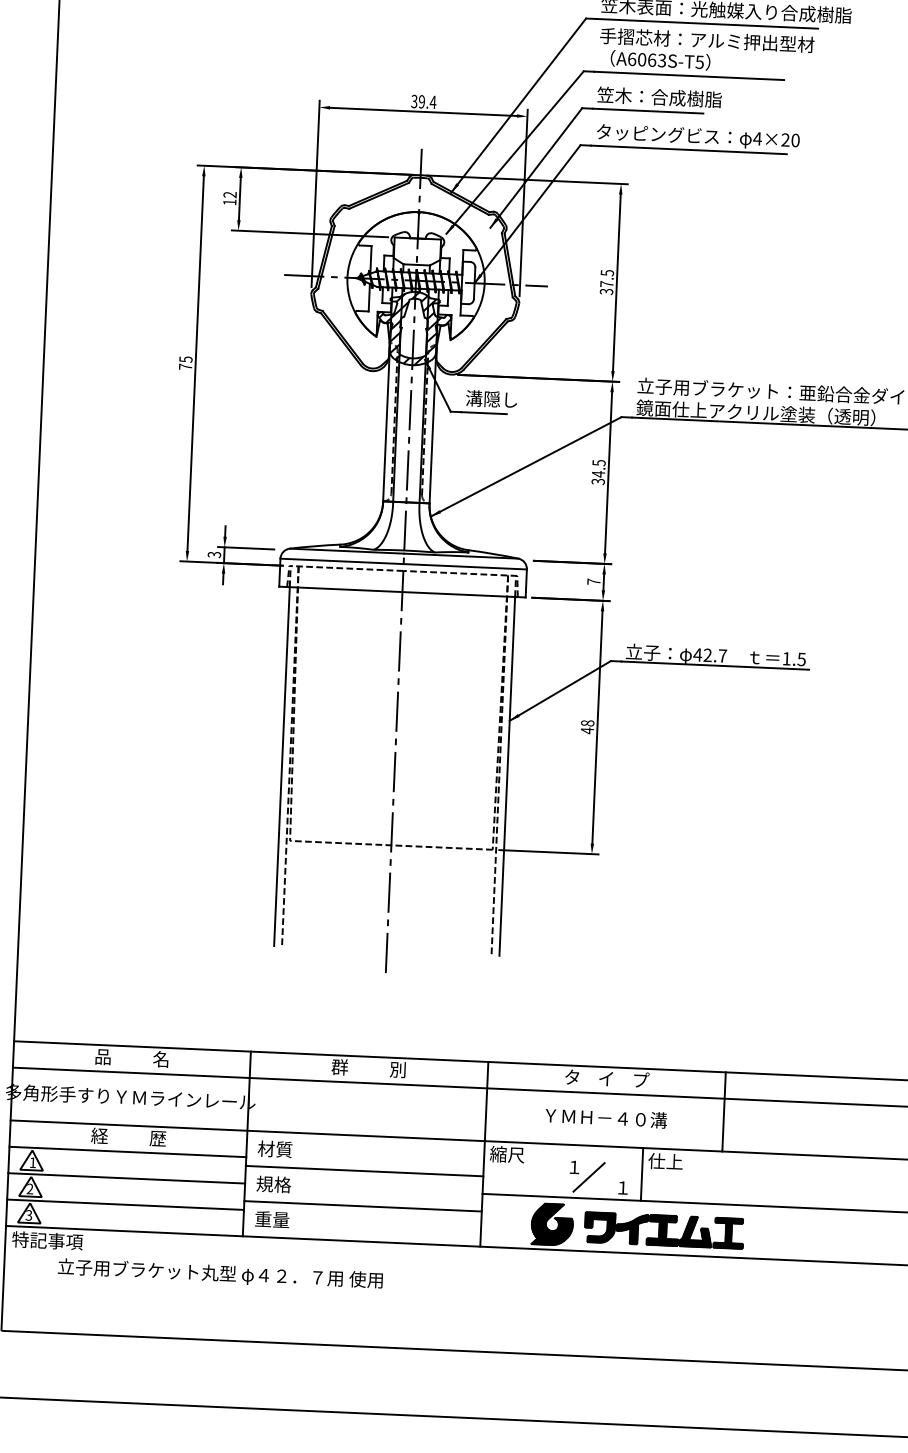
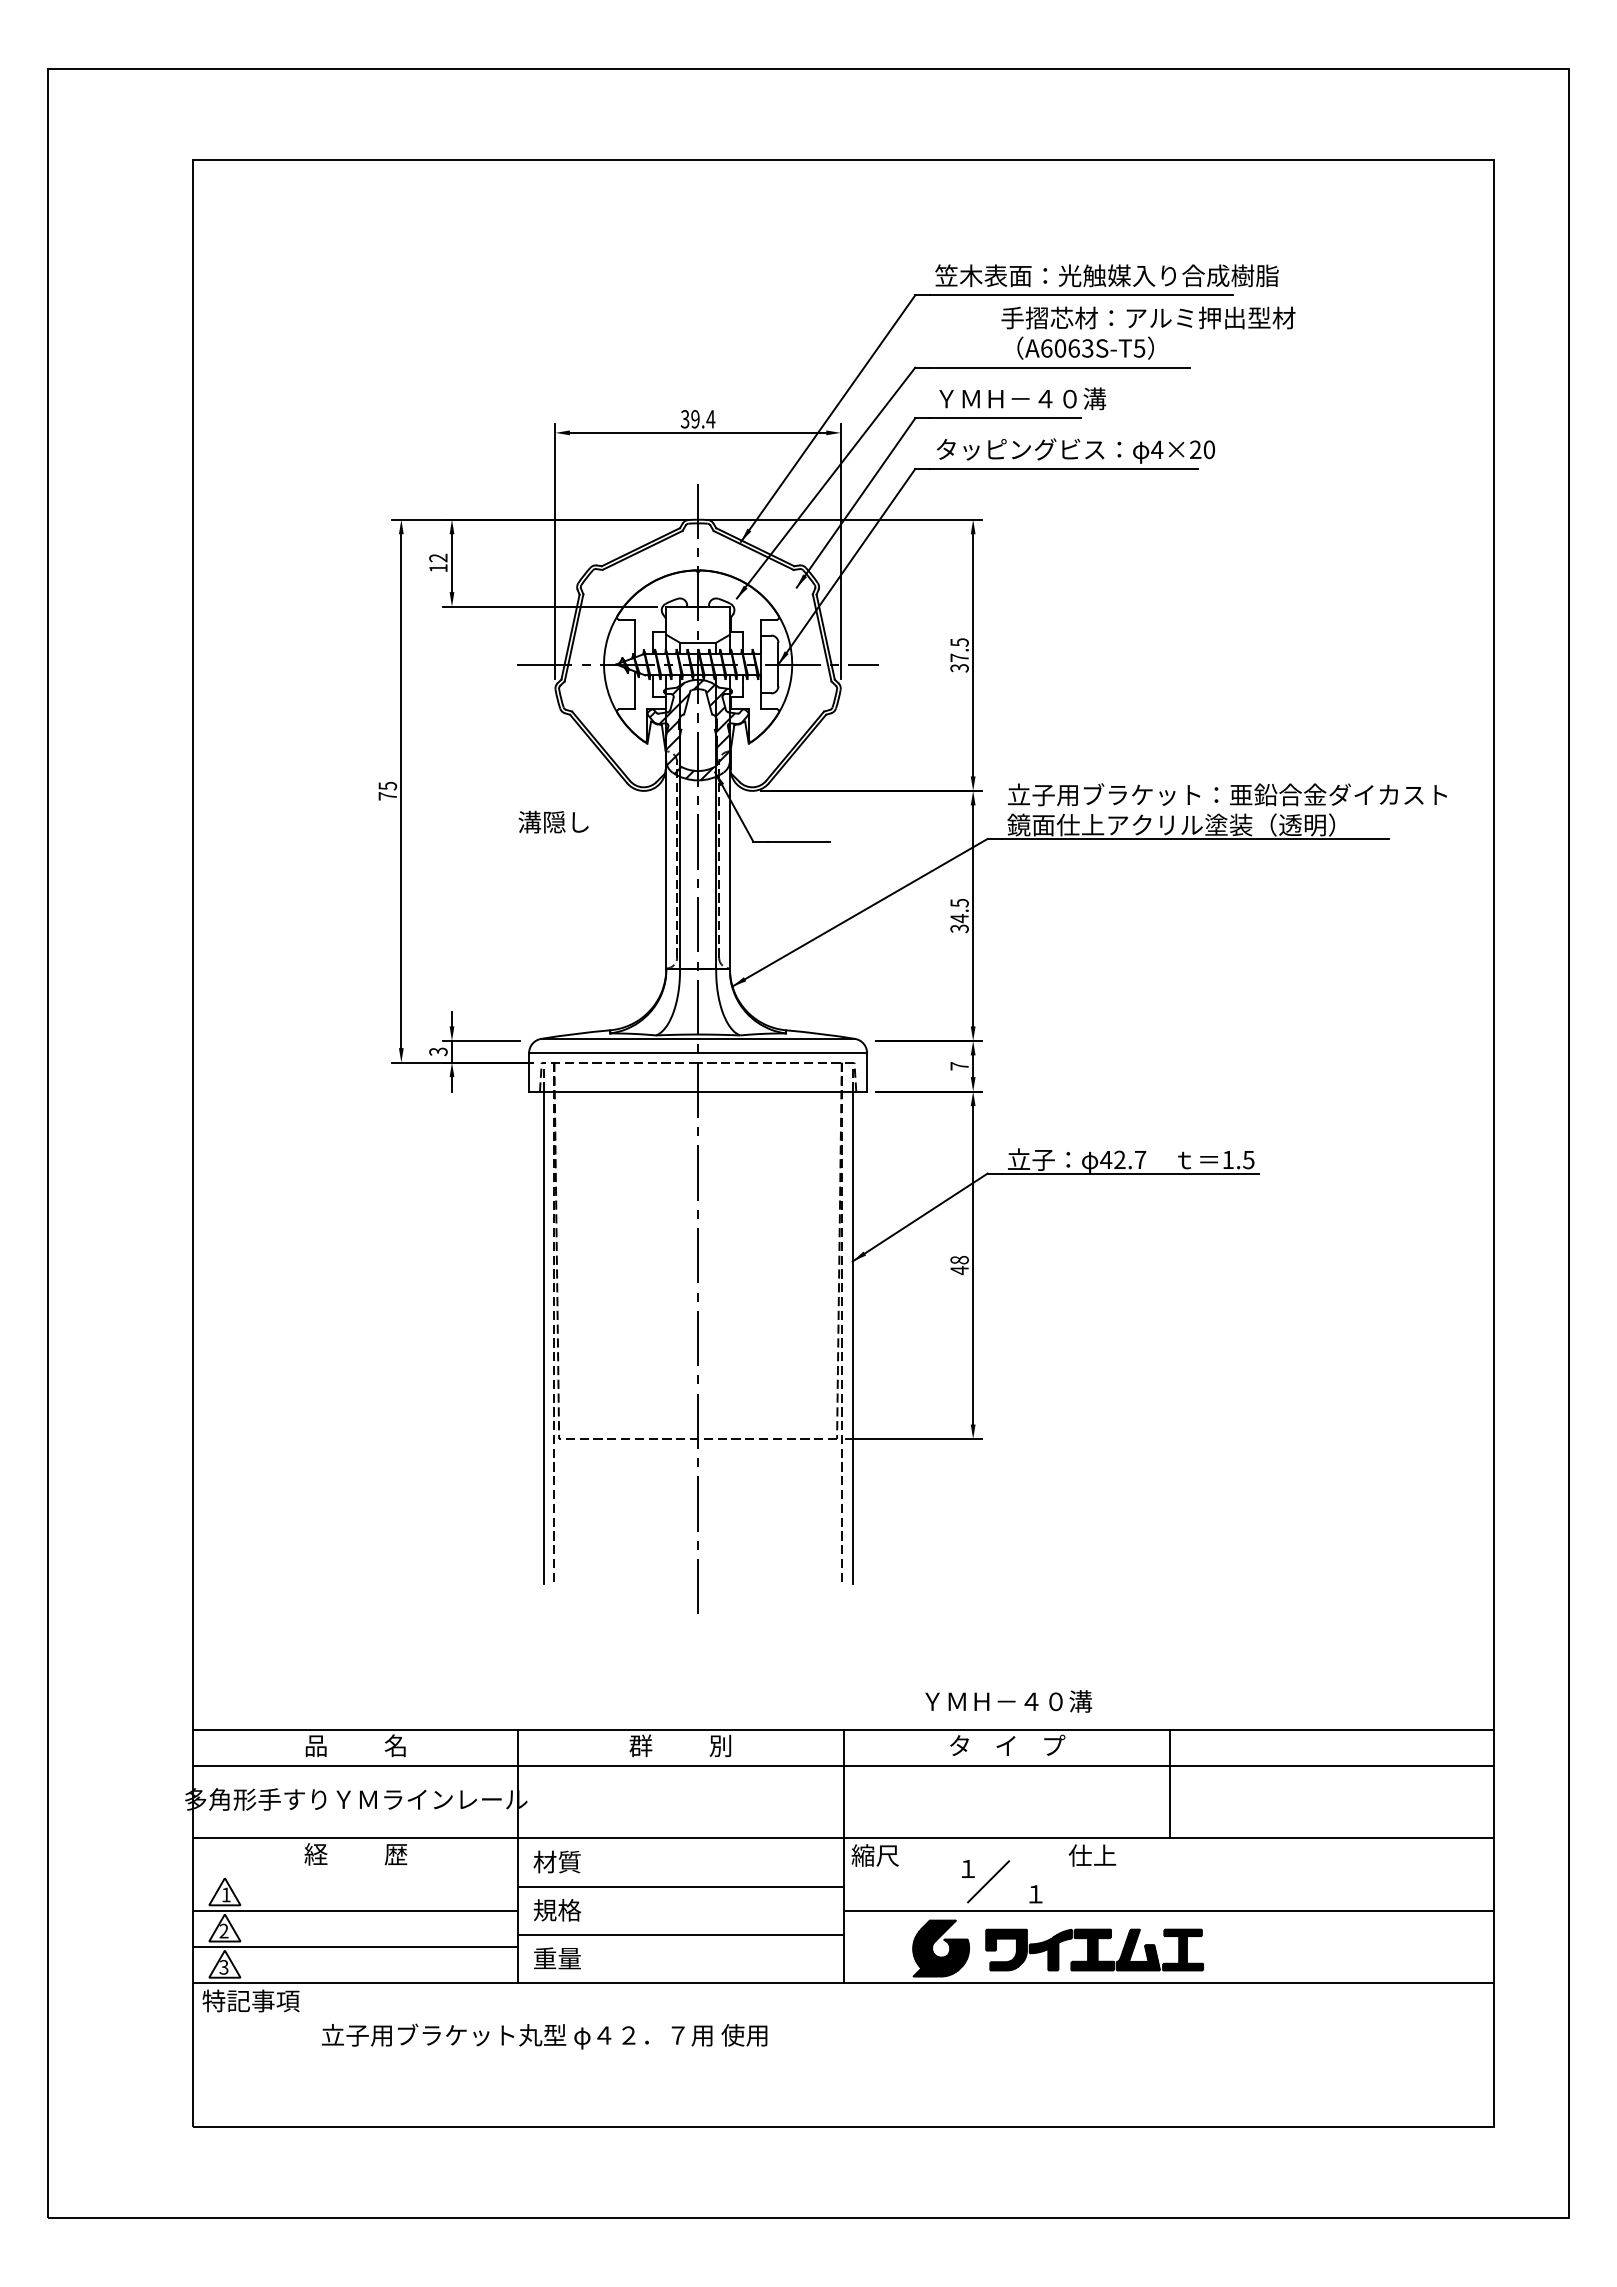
text: (706, 50) -> (1148, 332), moved
text: (659, 97) -> (1020, 398), 笠木：合成樹脂 -> ＹＭＨ－４０溝
text: (491, 398) -> (553, 821), moved
text: (606, 1118) -> (1008, 1701), moved
line: (127, 1151) -> (355, 1874), removed
line: (641, 1174) -> (1060, 1874), removed
text: (220, 1274) -> (544, 2036), moved

